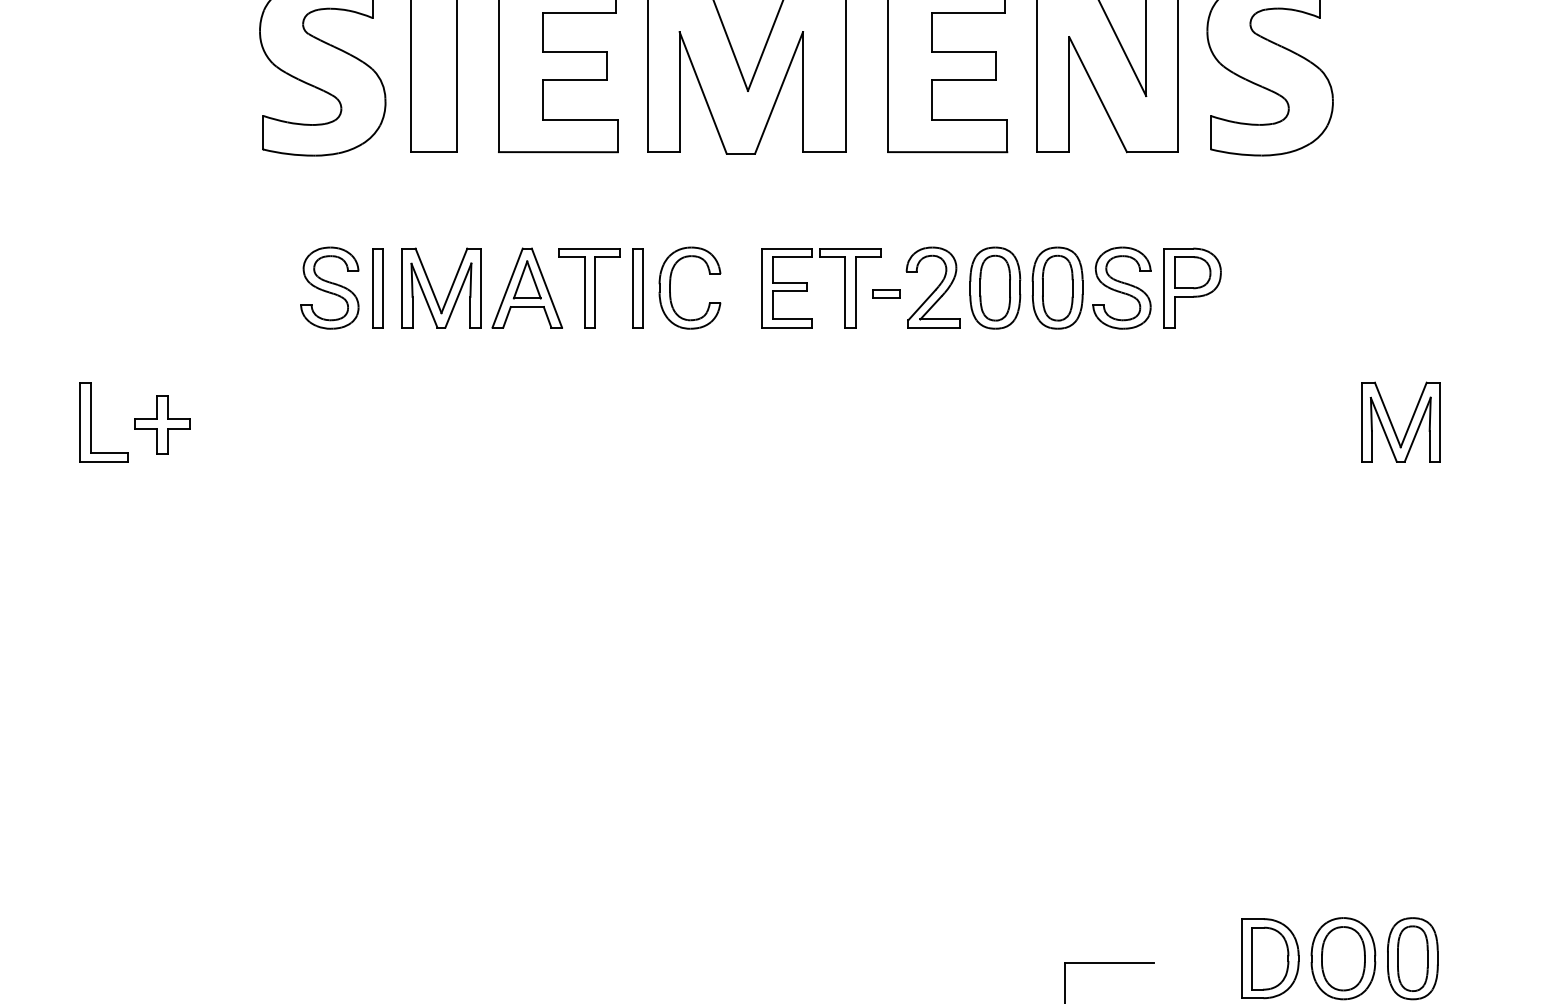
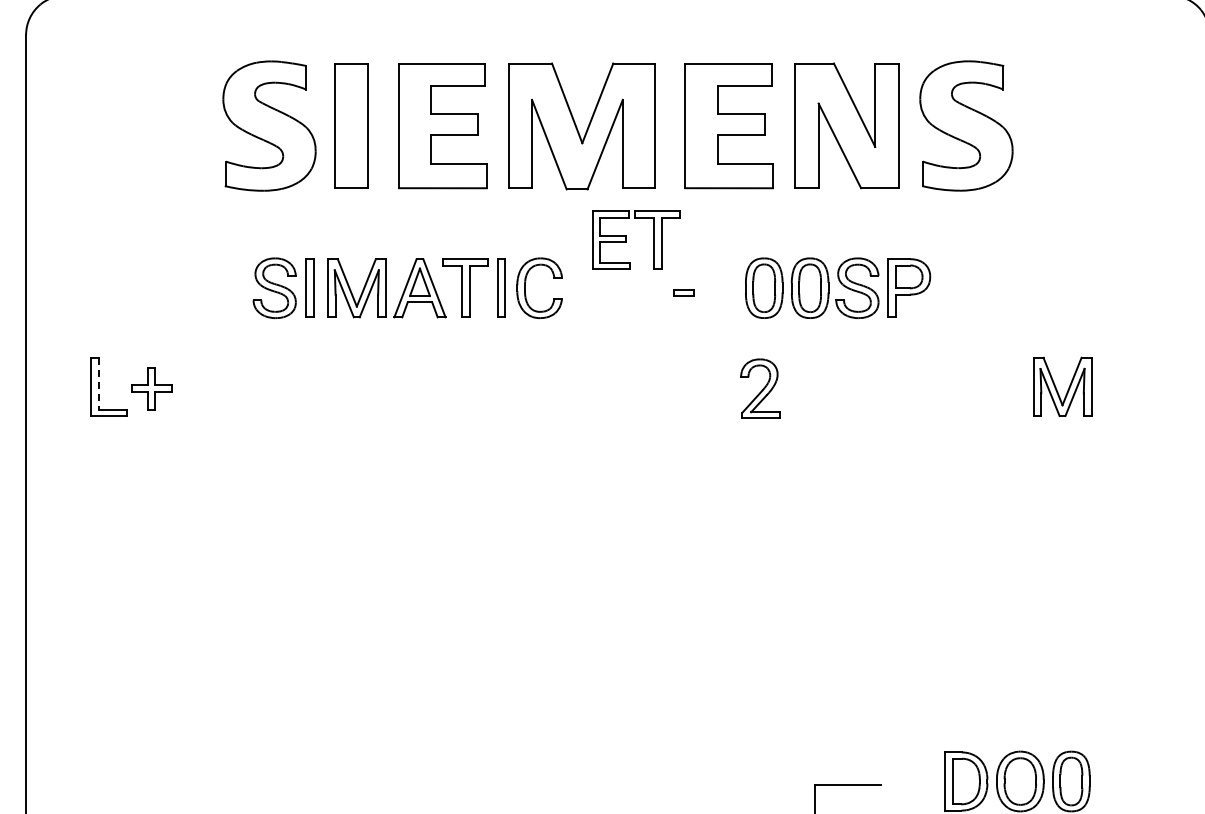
part: (808, 287) -> (626, 239), moved
part: (933, 287) -> (760, 388), moved
line: (90, 417) -> (98, 383), solid -> dashed

